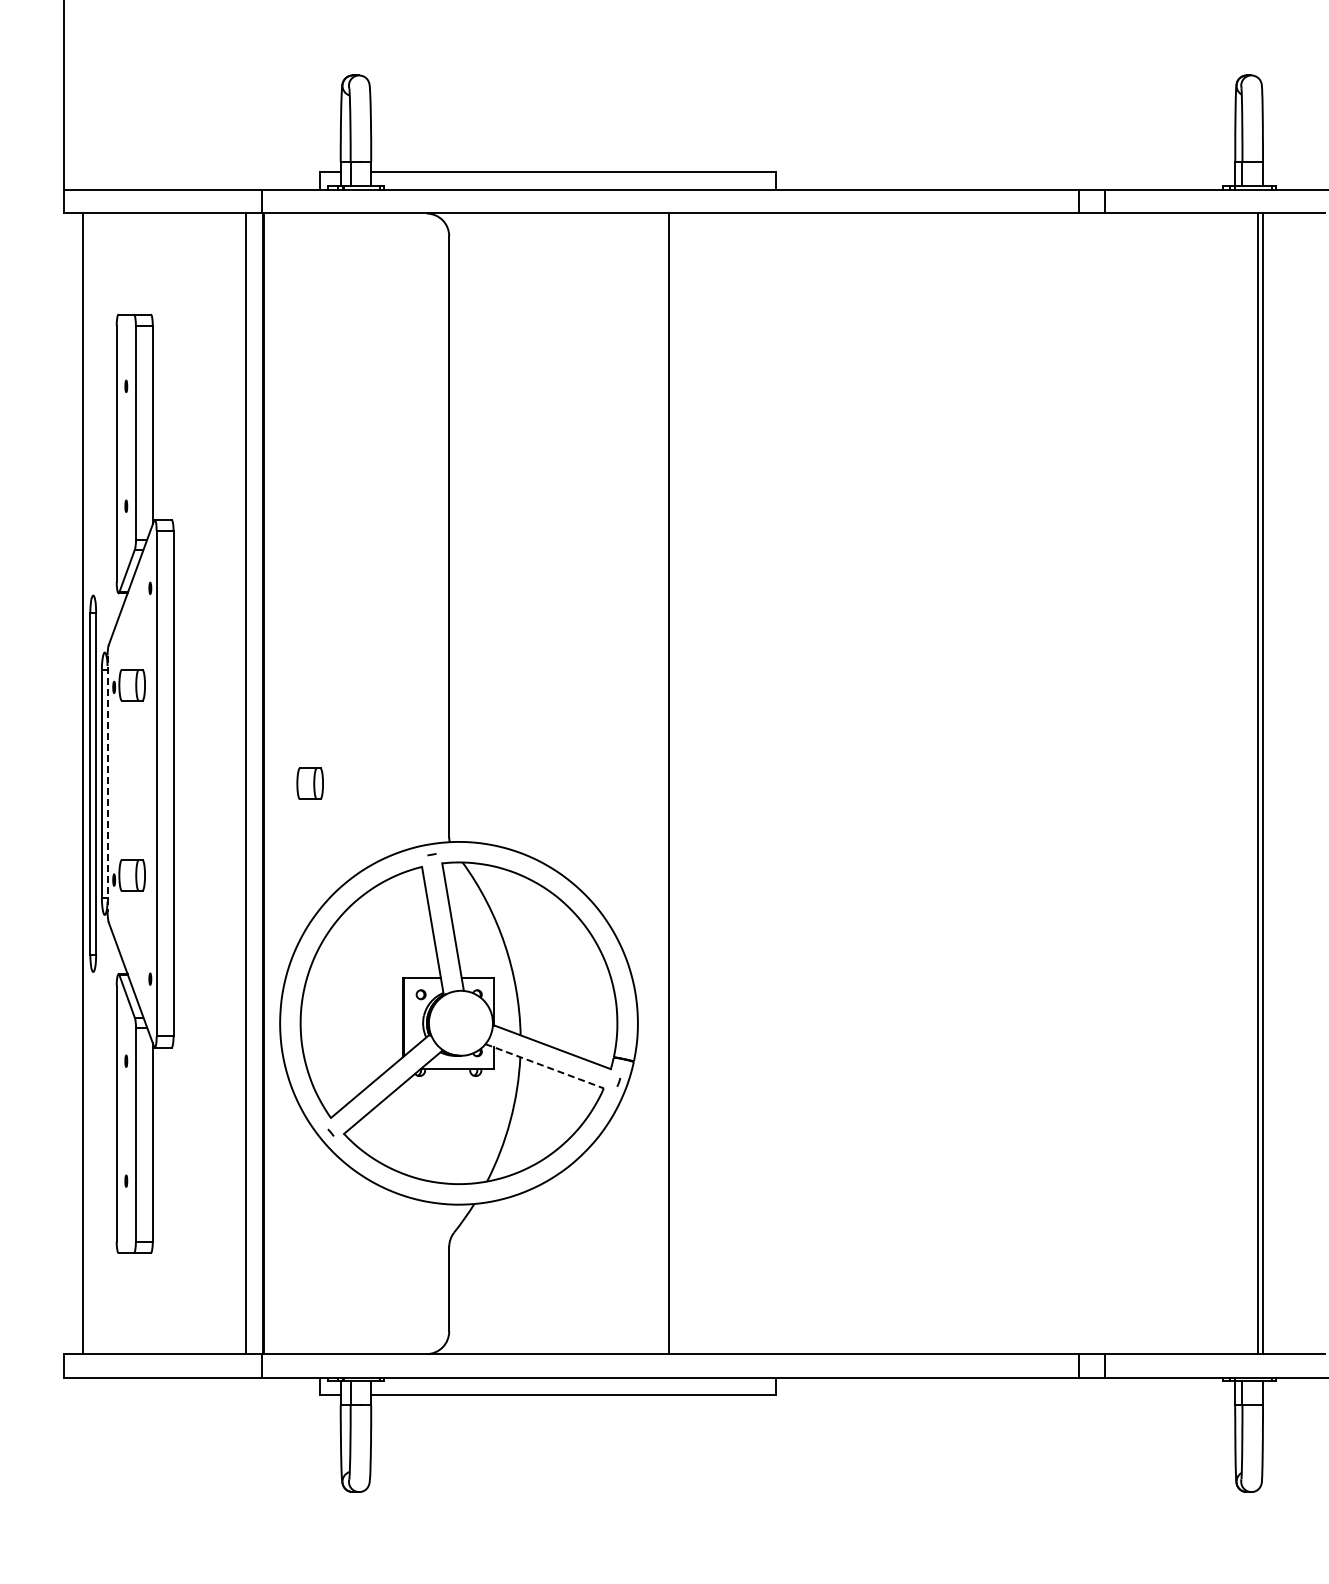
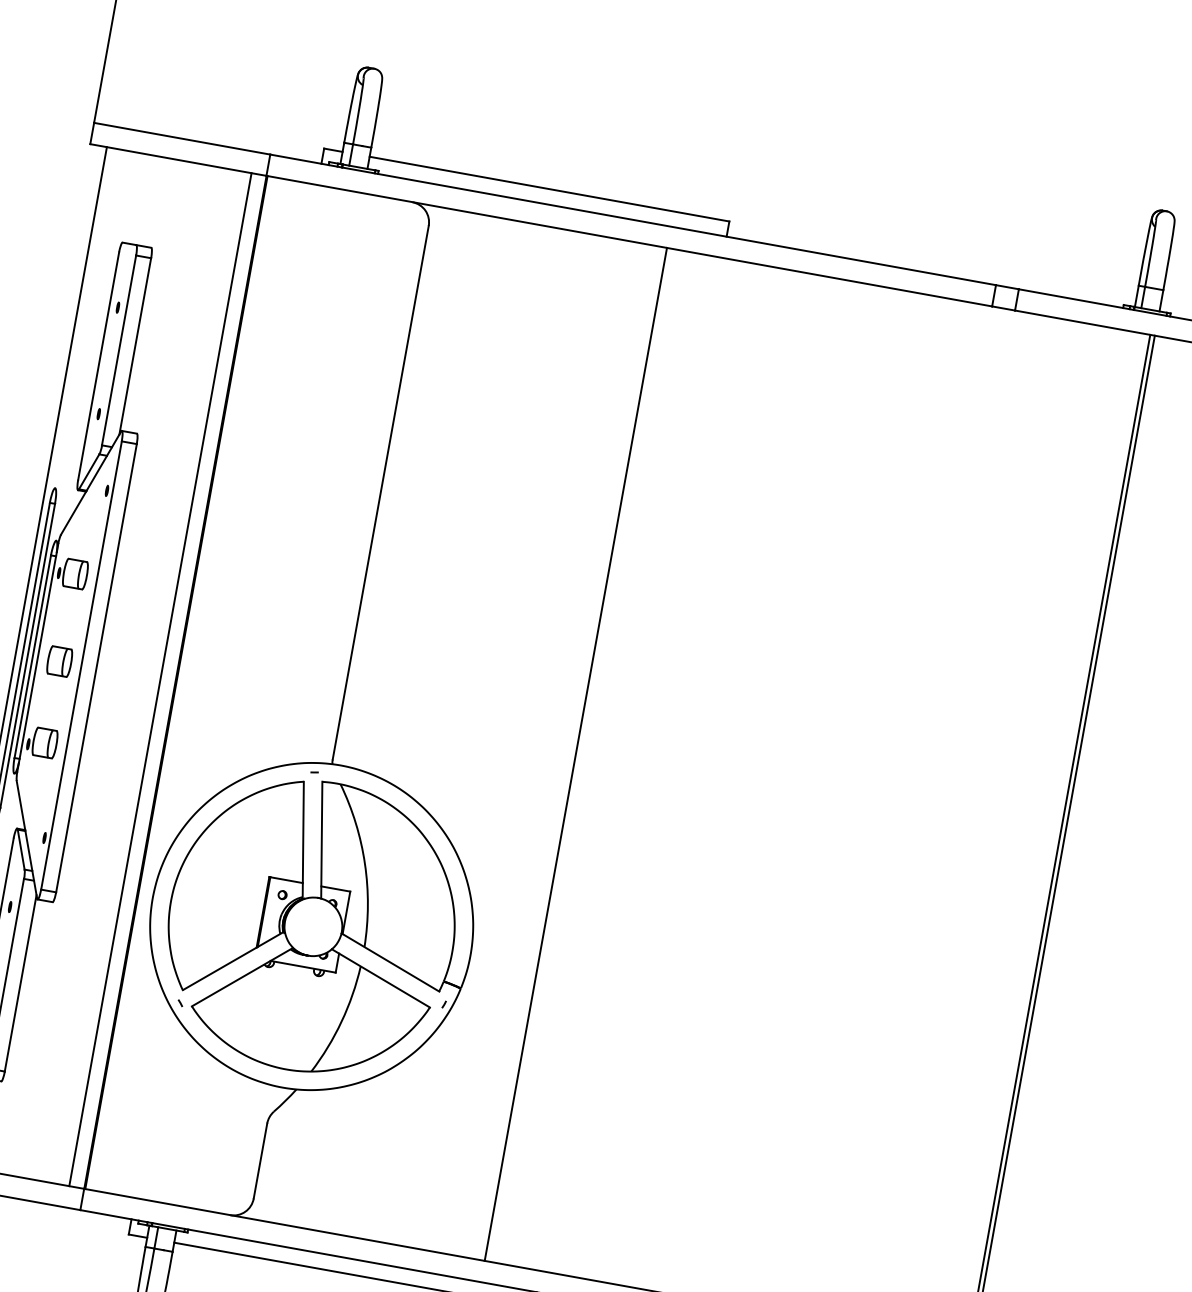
part: (309, 783) -> (59, 661), moved
line: (669, 783) -> (576, 754), moved
line: (107, 784) -> (37, 658), dashed -> solid
line: (545, 1066) -> (381, 978), dashed -> solid

